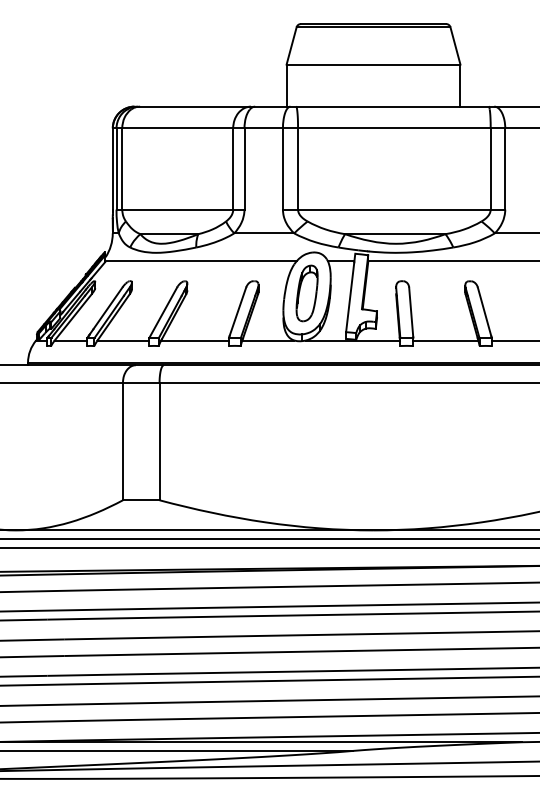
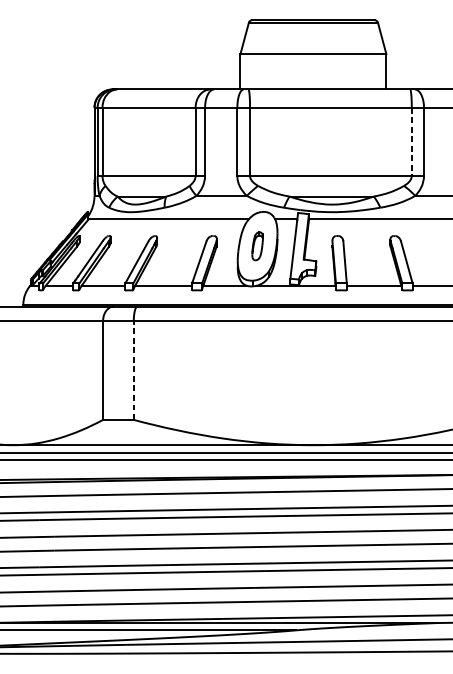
line: (490, 169) -> (411, 142), solid -> dashed
part: (306, 293) -> (257, 246), size x0.6
line: (159, 441) -> (133, 370), solid -> dashed

